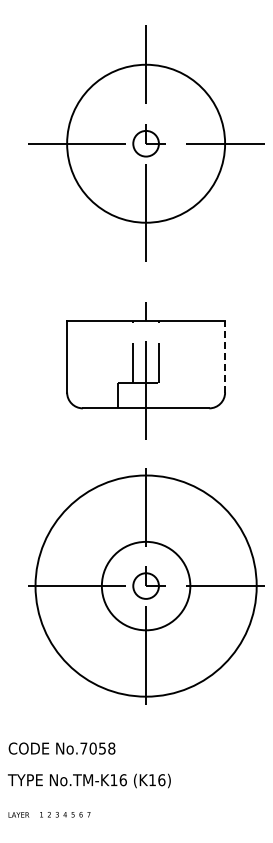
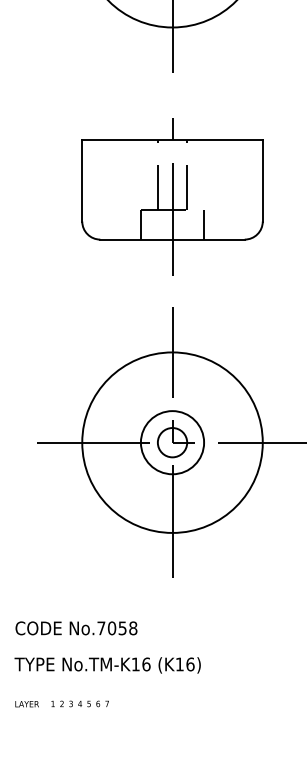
line: (225, 357) -> (263, 181), dashed -> solid
line: (173, 395) -> (203, 224), added
circle: (145, 585) -> (171, 442), size x0.62
circle: (146, 586) -> (172, 443), size x0.71

